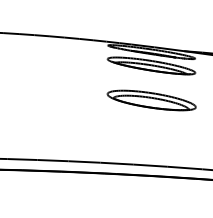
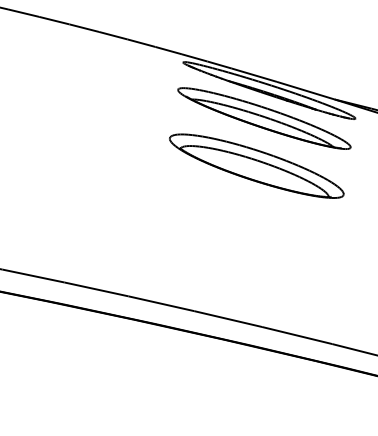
part: (151, 100) -> (256, 165), moved

